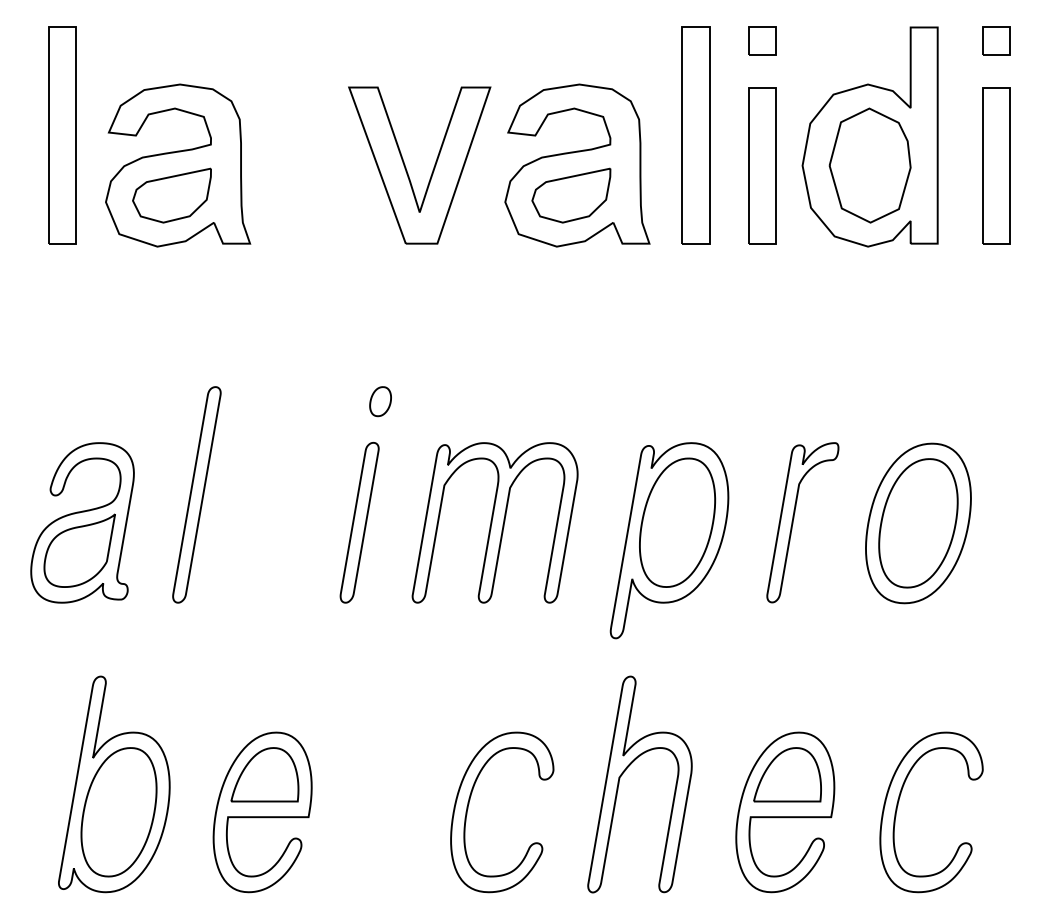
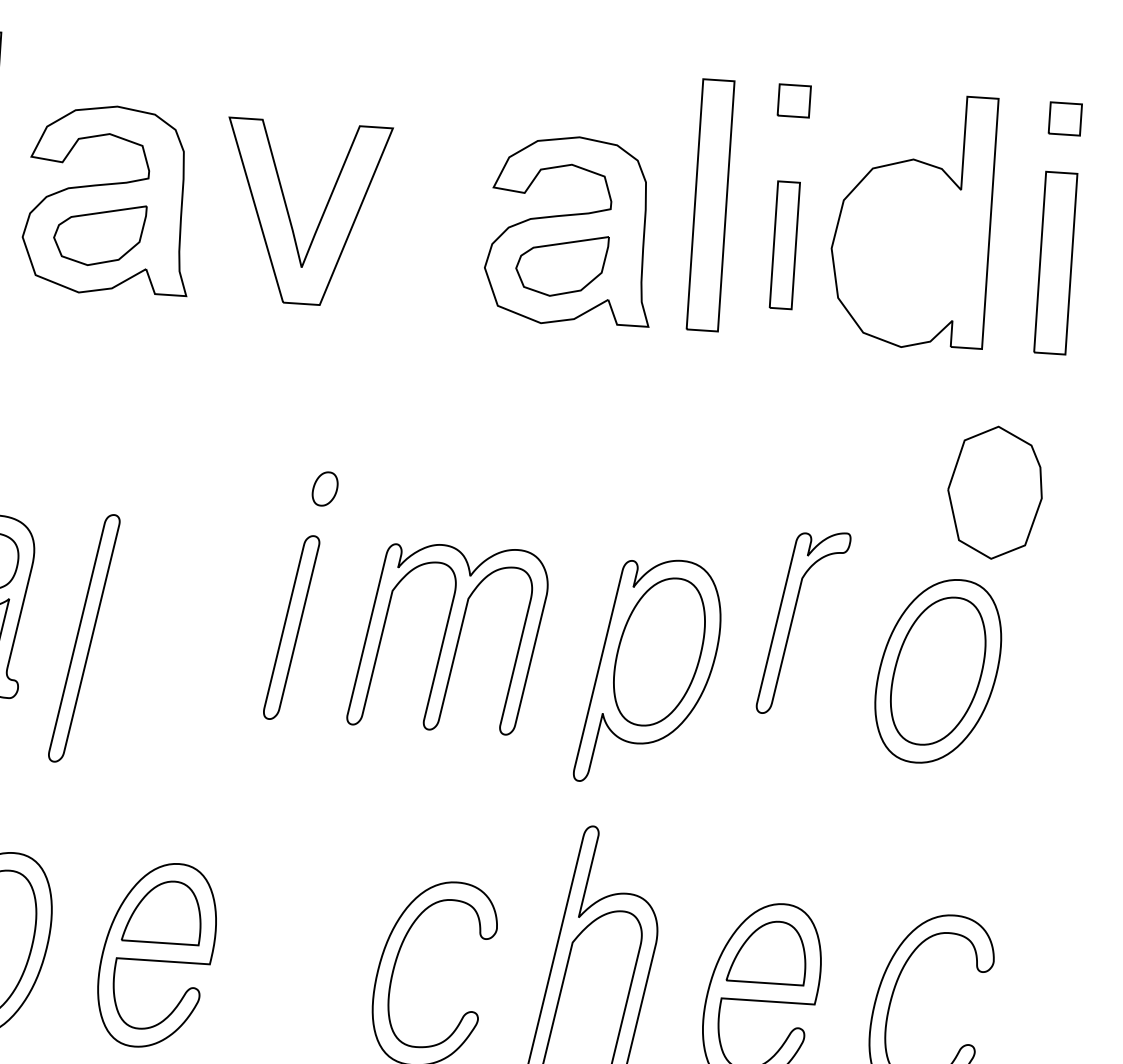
part: (762, 165) -> (785, 245), size x0.7
part: (869, 165) -> (994, 492), moved
part: (407, 170) -> (290, 218), moved
part: (196, 494) -> (83, 637), moved
part: (794, 518) -> (794, 617), moved

